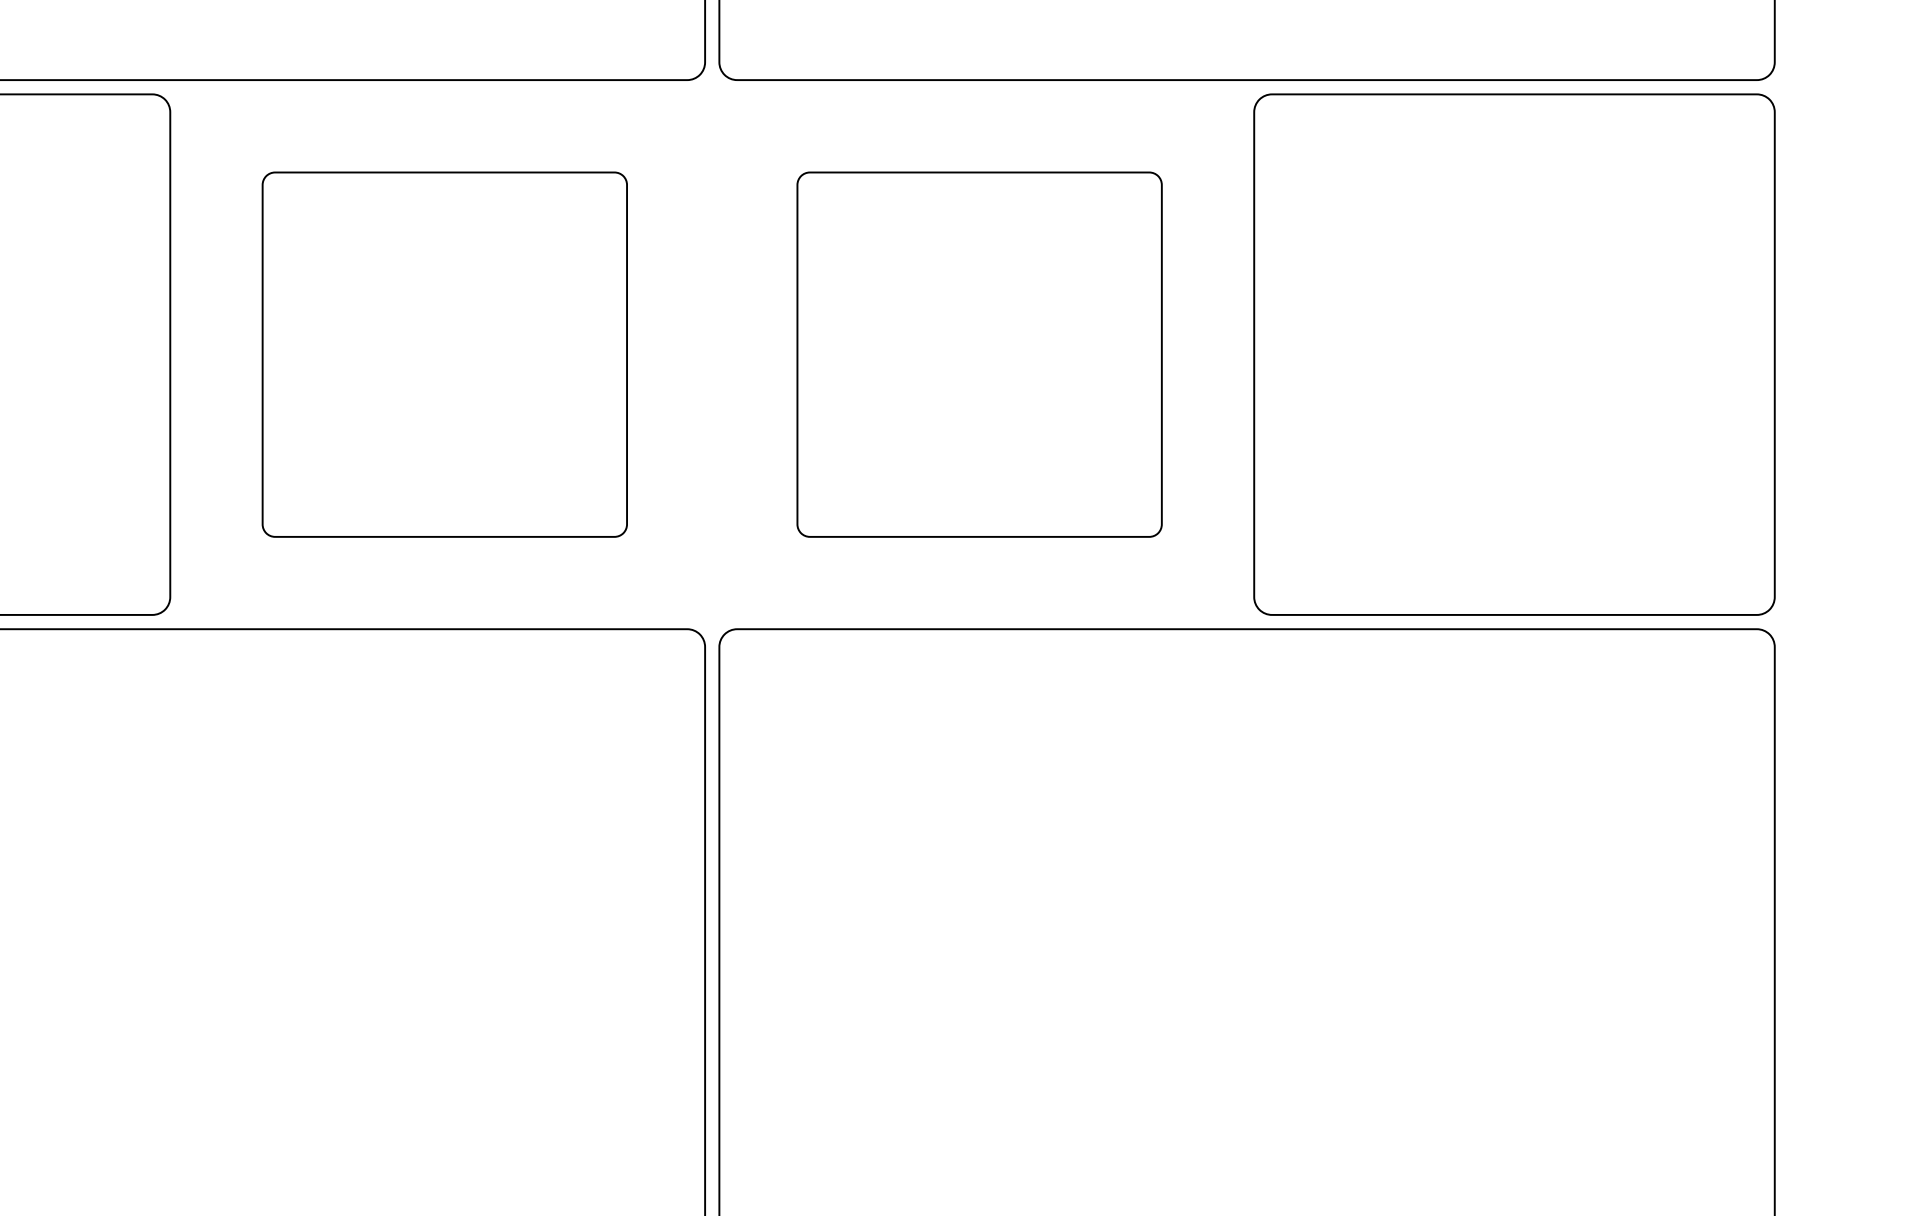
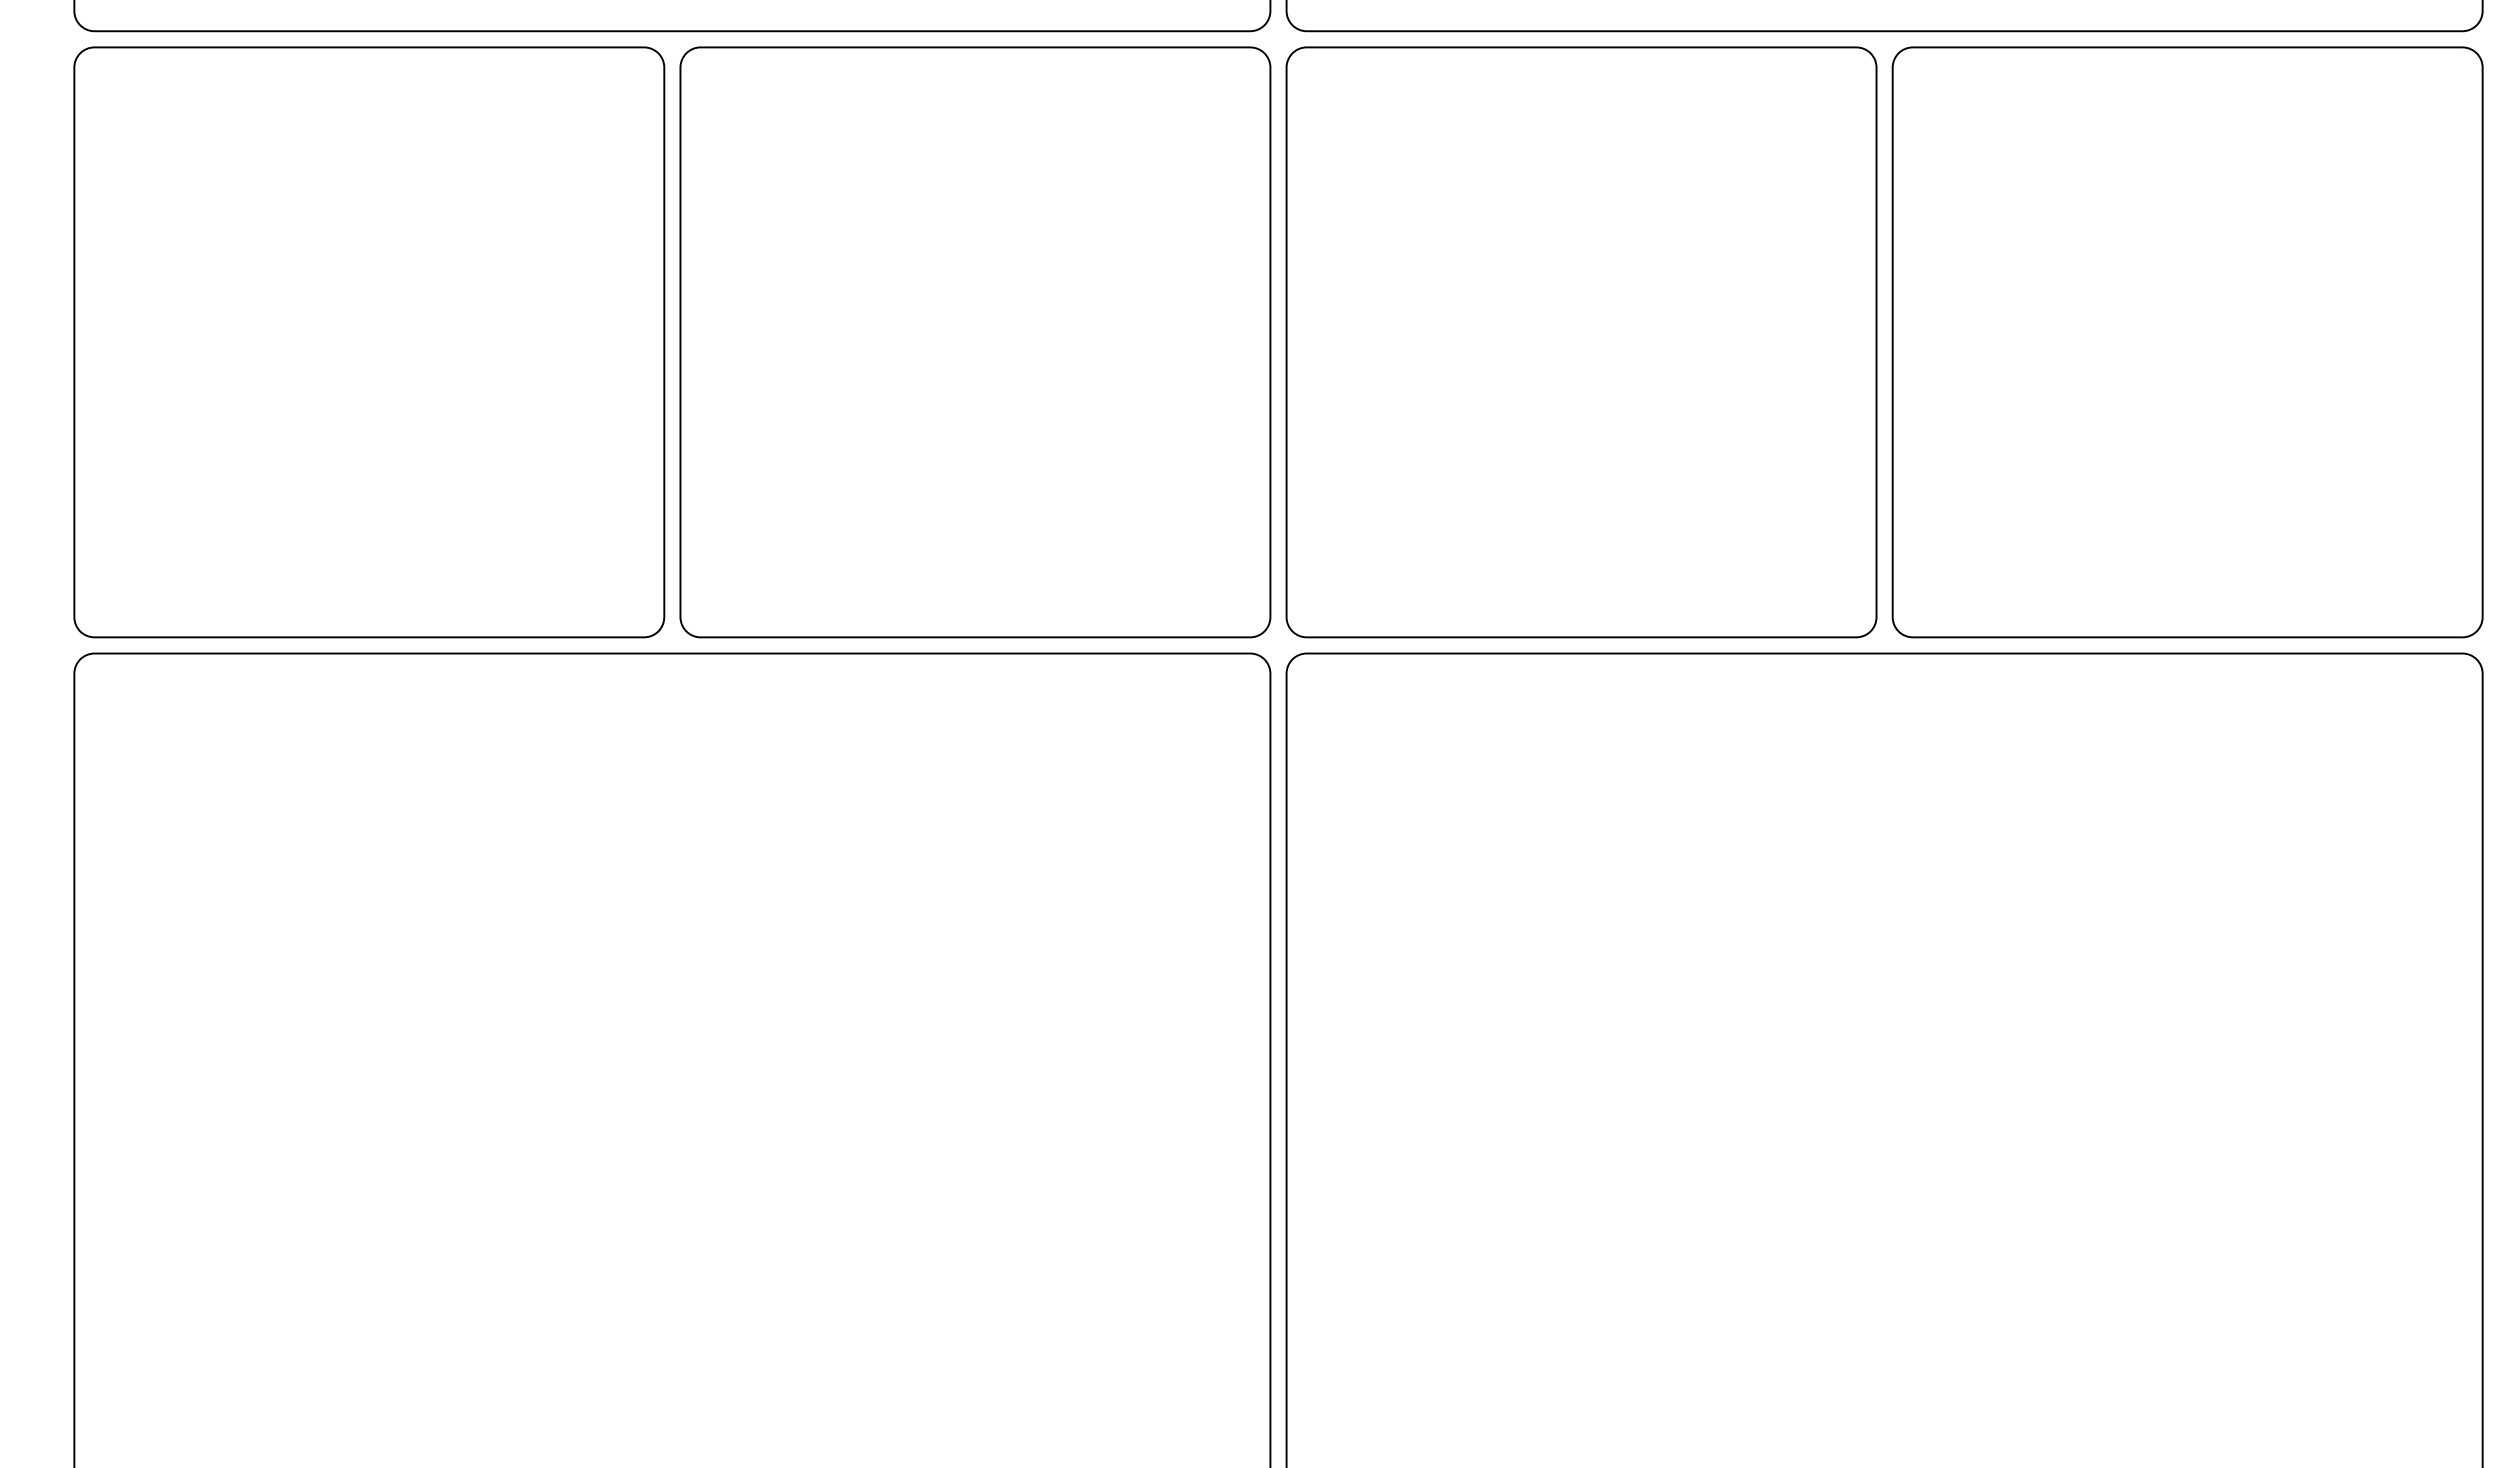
part: (444, 354) -> (975, 342), size x1.43
part: (979, 354) -> (1581, 342), size x1.43

